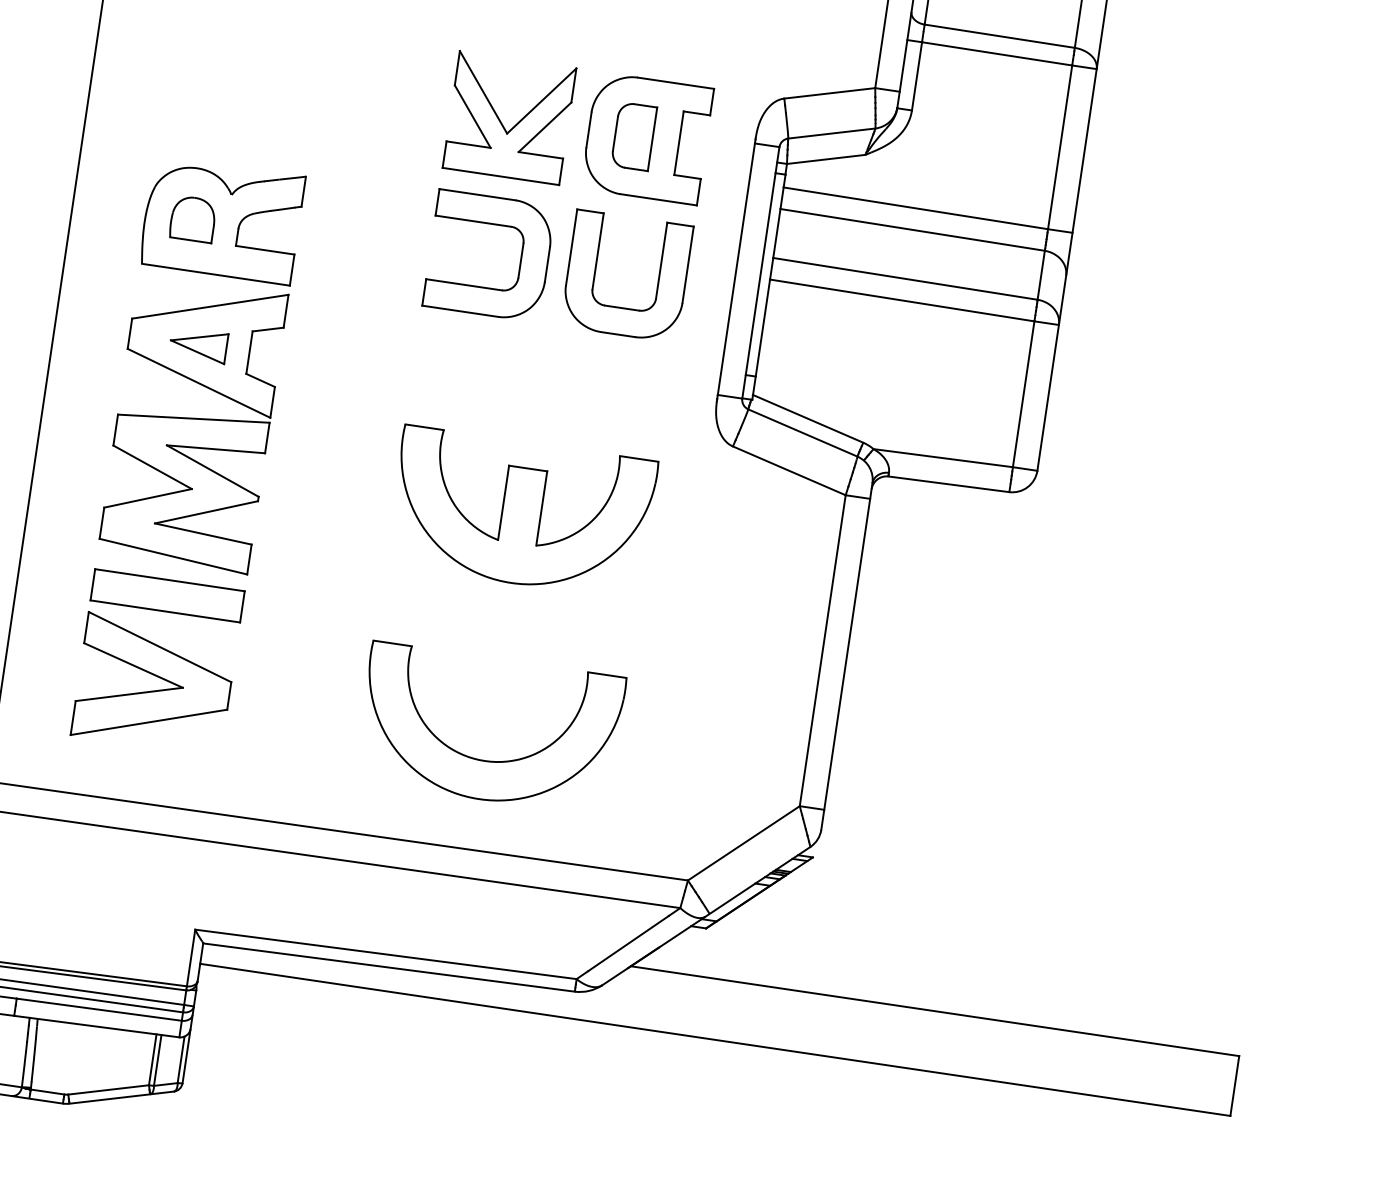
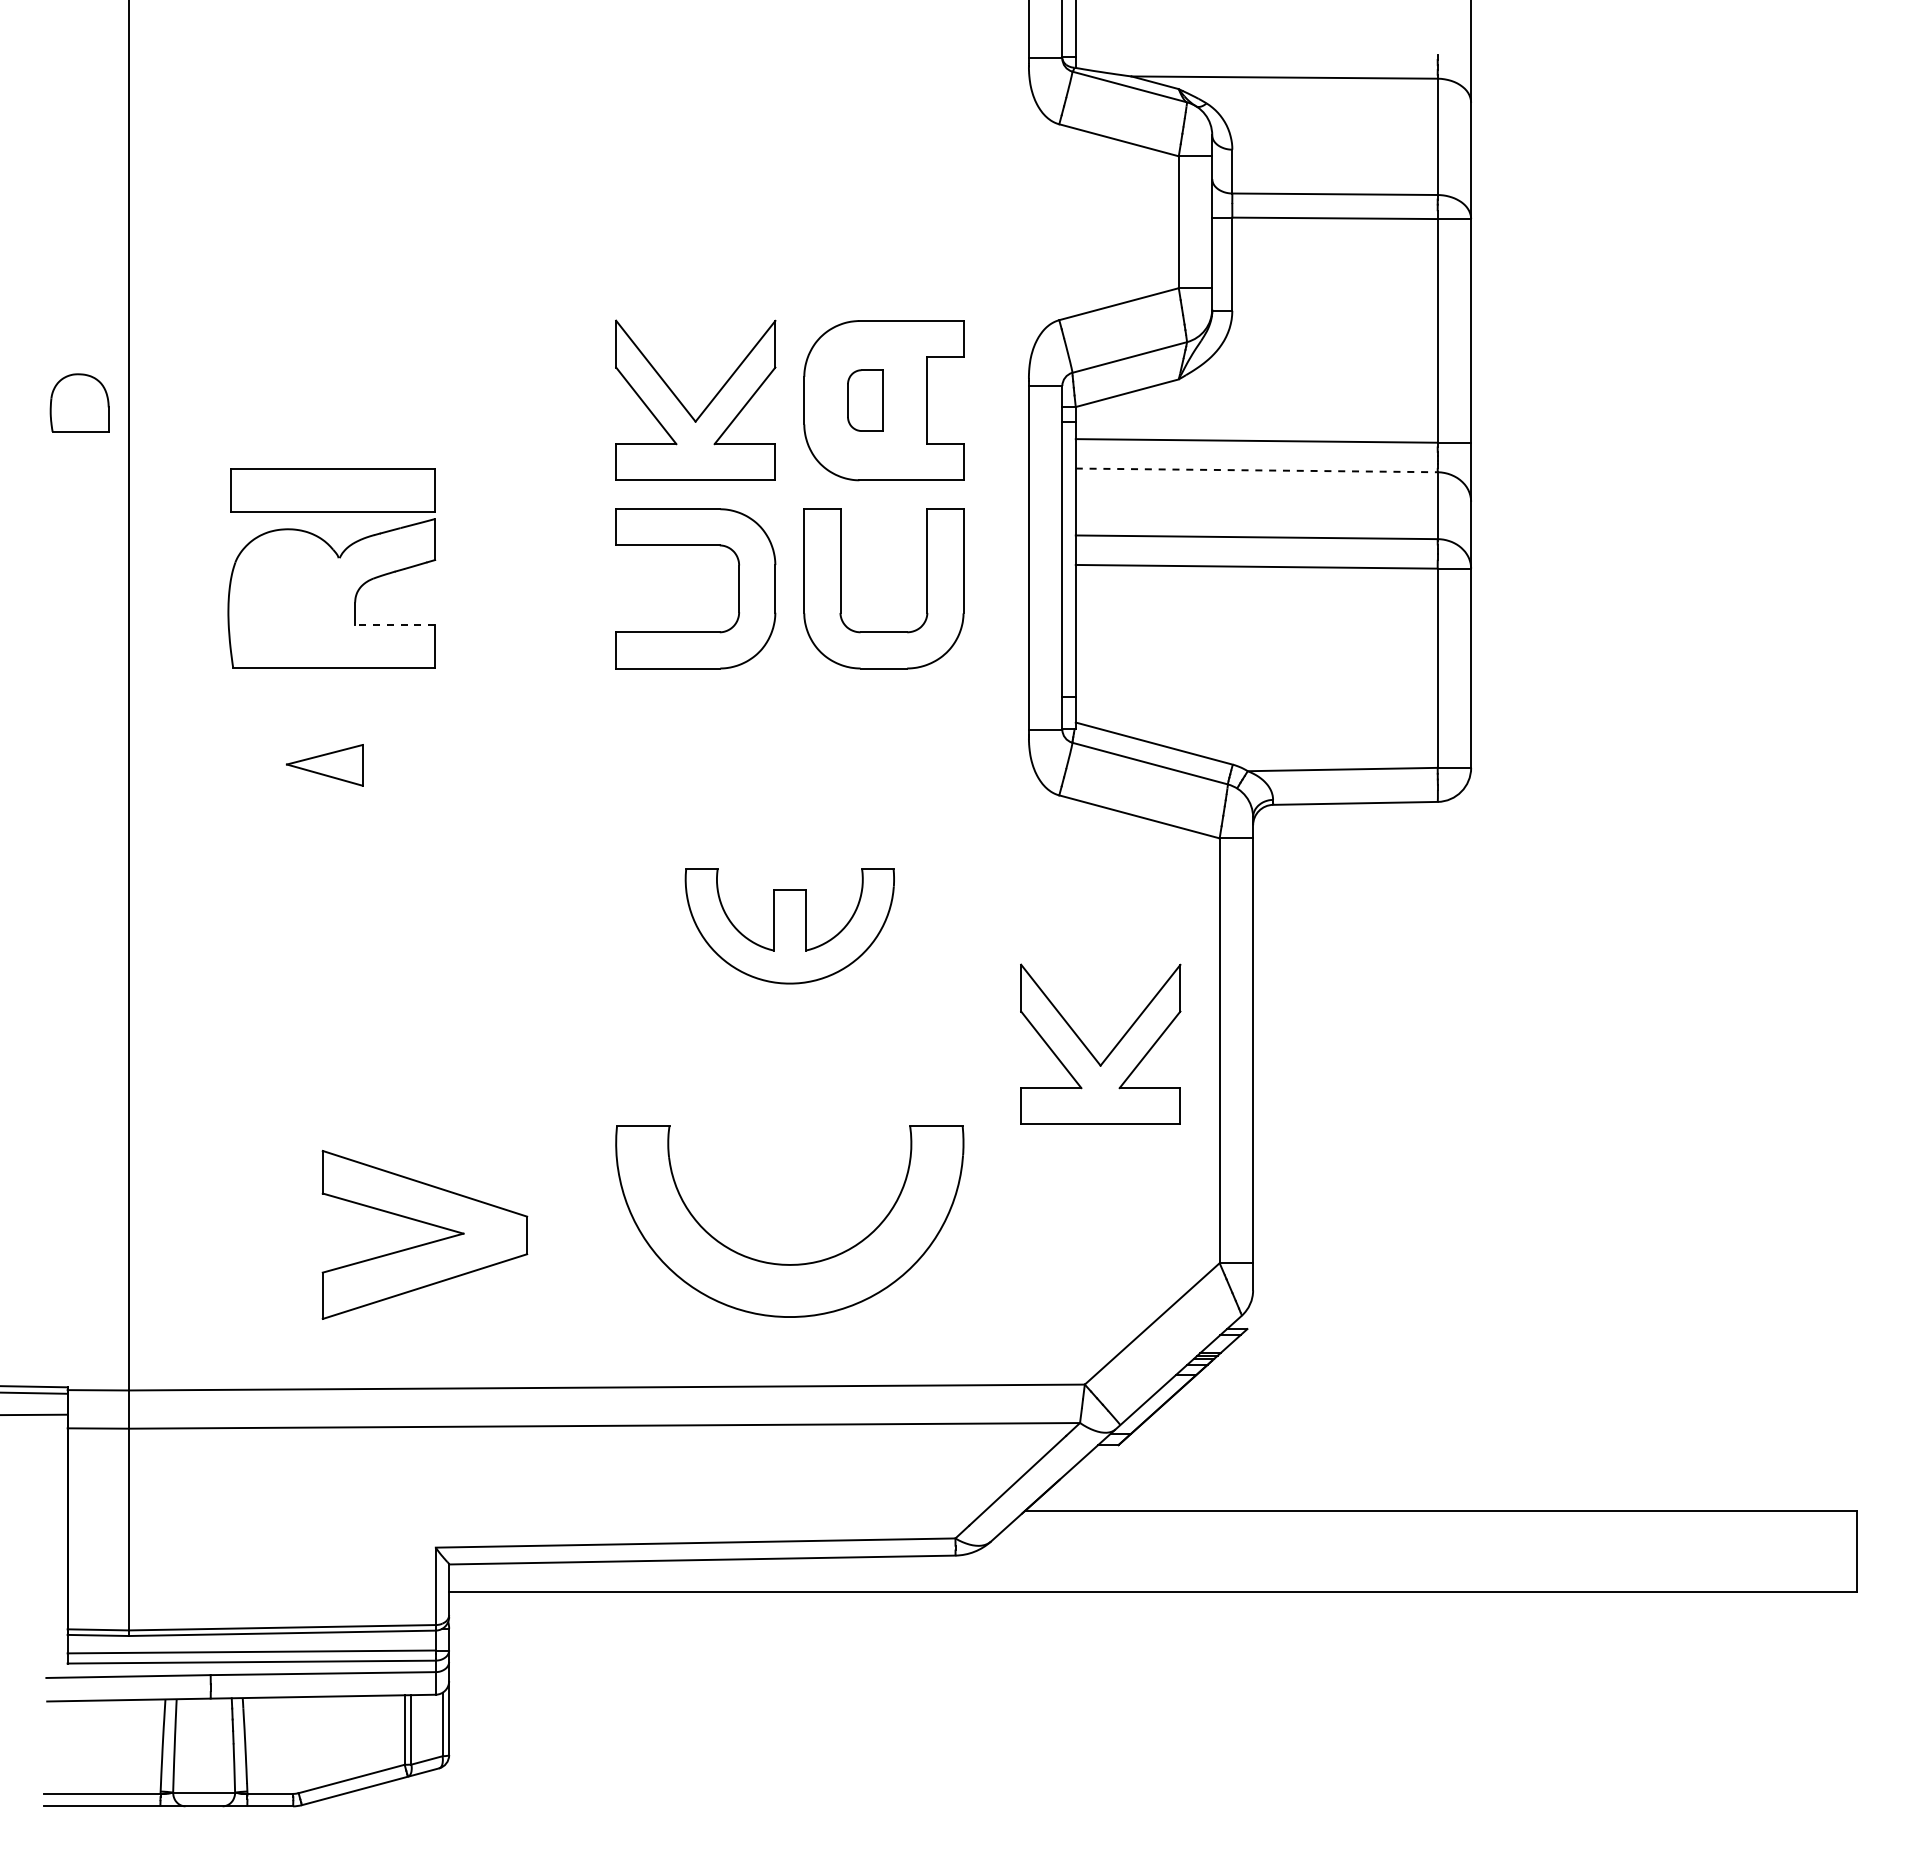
part: (633, 136) -> (865, 400), size x0.7
part: (193, 218) -> (79, 402), moved
line: (912, 229) -> (1256, 470), solid -> dashed
line: (265, 250) -> (395, 625), solid -> dashed
part: (192, 423) -> (332, 871), removed
part: (521, 513) -> (789, 926), size x0.6
part: (167, 595) -> (332, 490), moved
part: (727, 635) -> (1089, 1049), added
part: (155, 690) -> (427, 1242), moved

